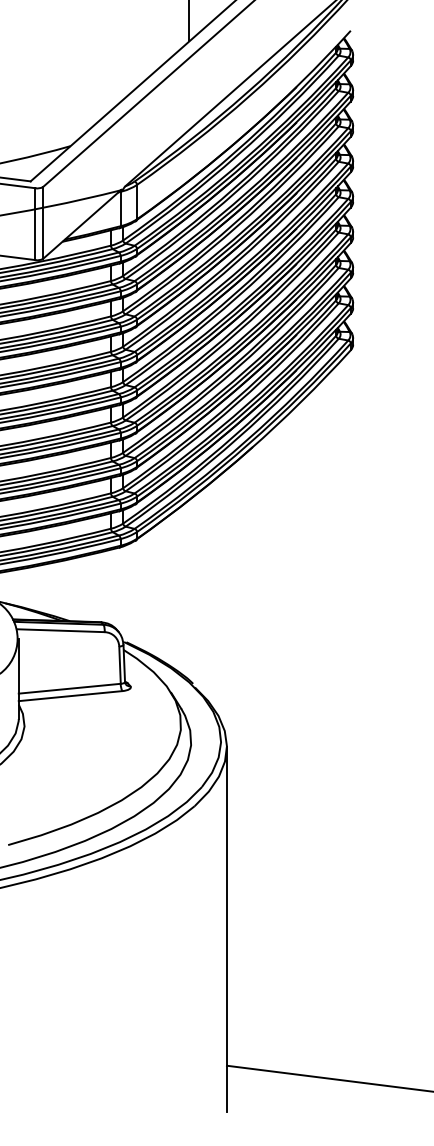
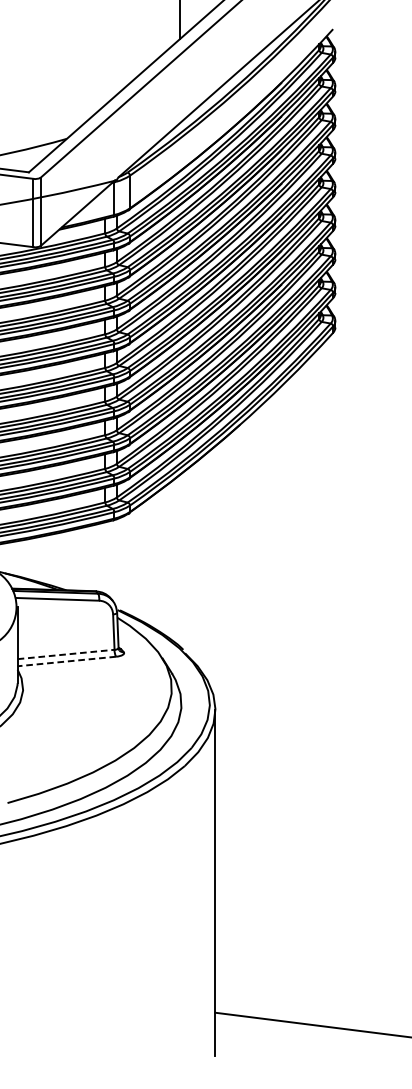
line: (70, 688) -> (66, 654), solid -> dashed
line: (70, 696) -> (66, 661), solid -> dashed

